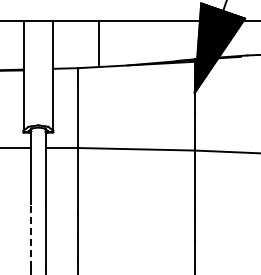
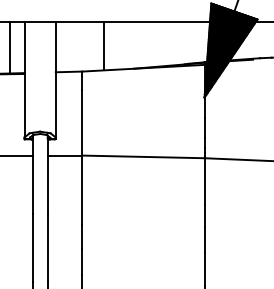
line: (9, 44) -> (9, 46), added
line: (31, 235) -> (32, 247), dashed -> solid

